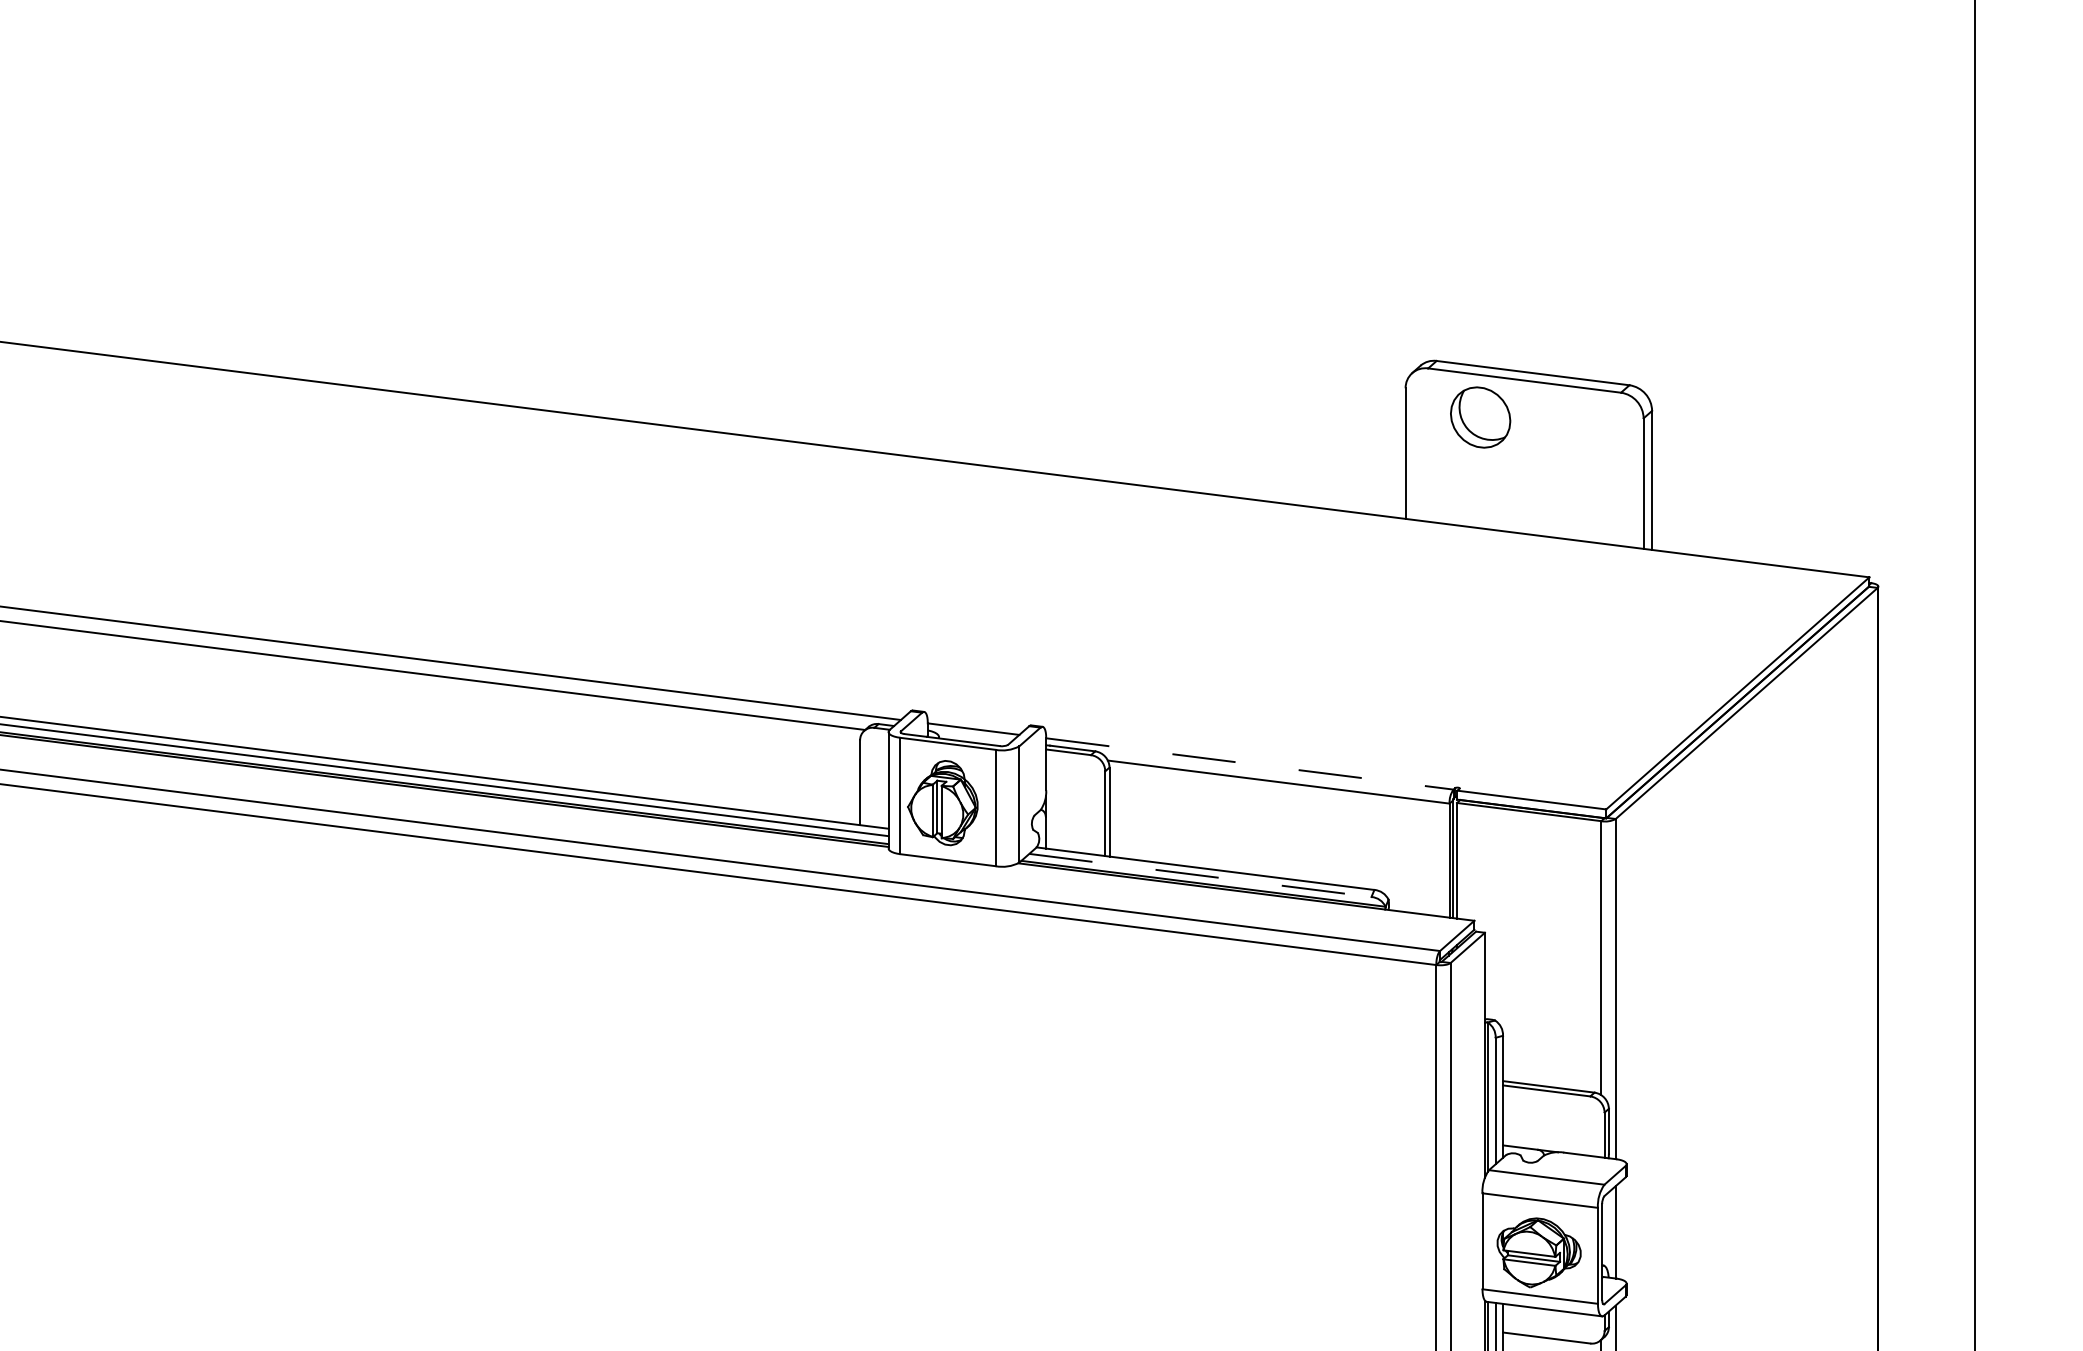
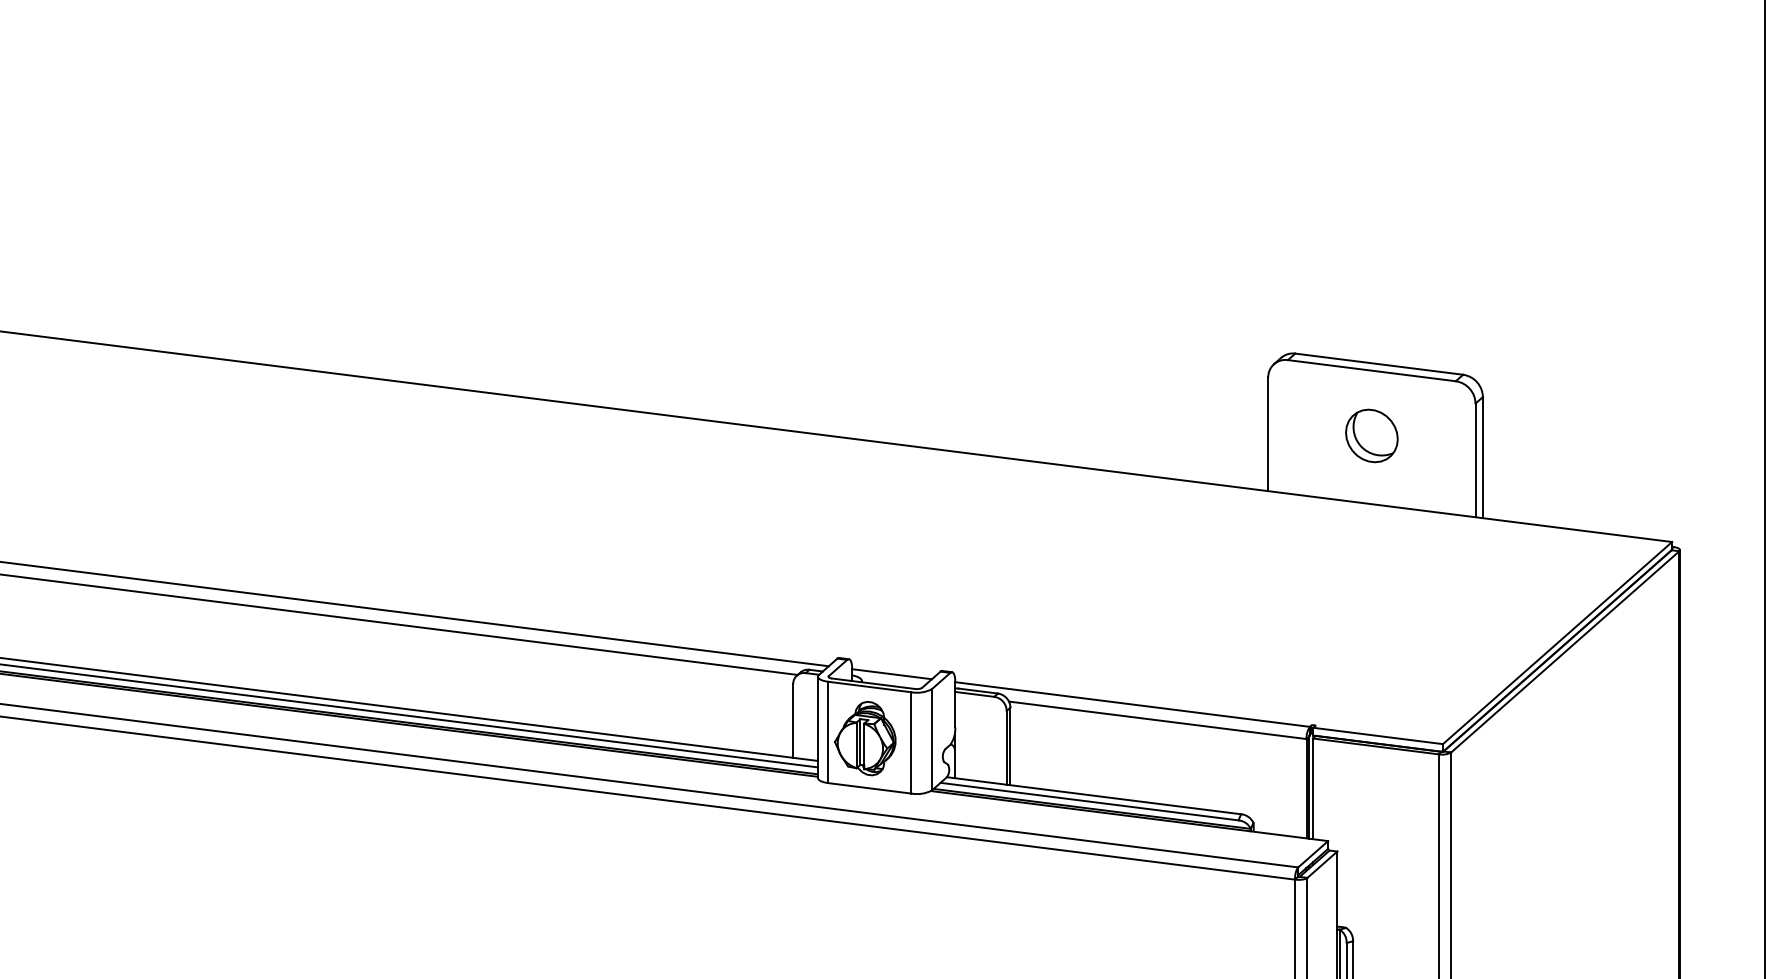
part: (1480, 417) -> (1371, 435), moved
line: (1250, 764) -> (1133, 705), dashed -> solid
line: (1200, 875) -> (1089, 801), dashed -> solid

